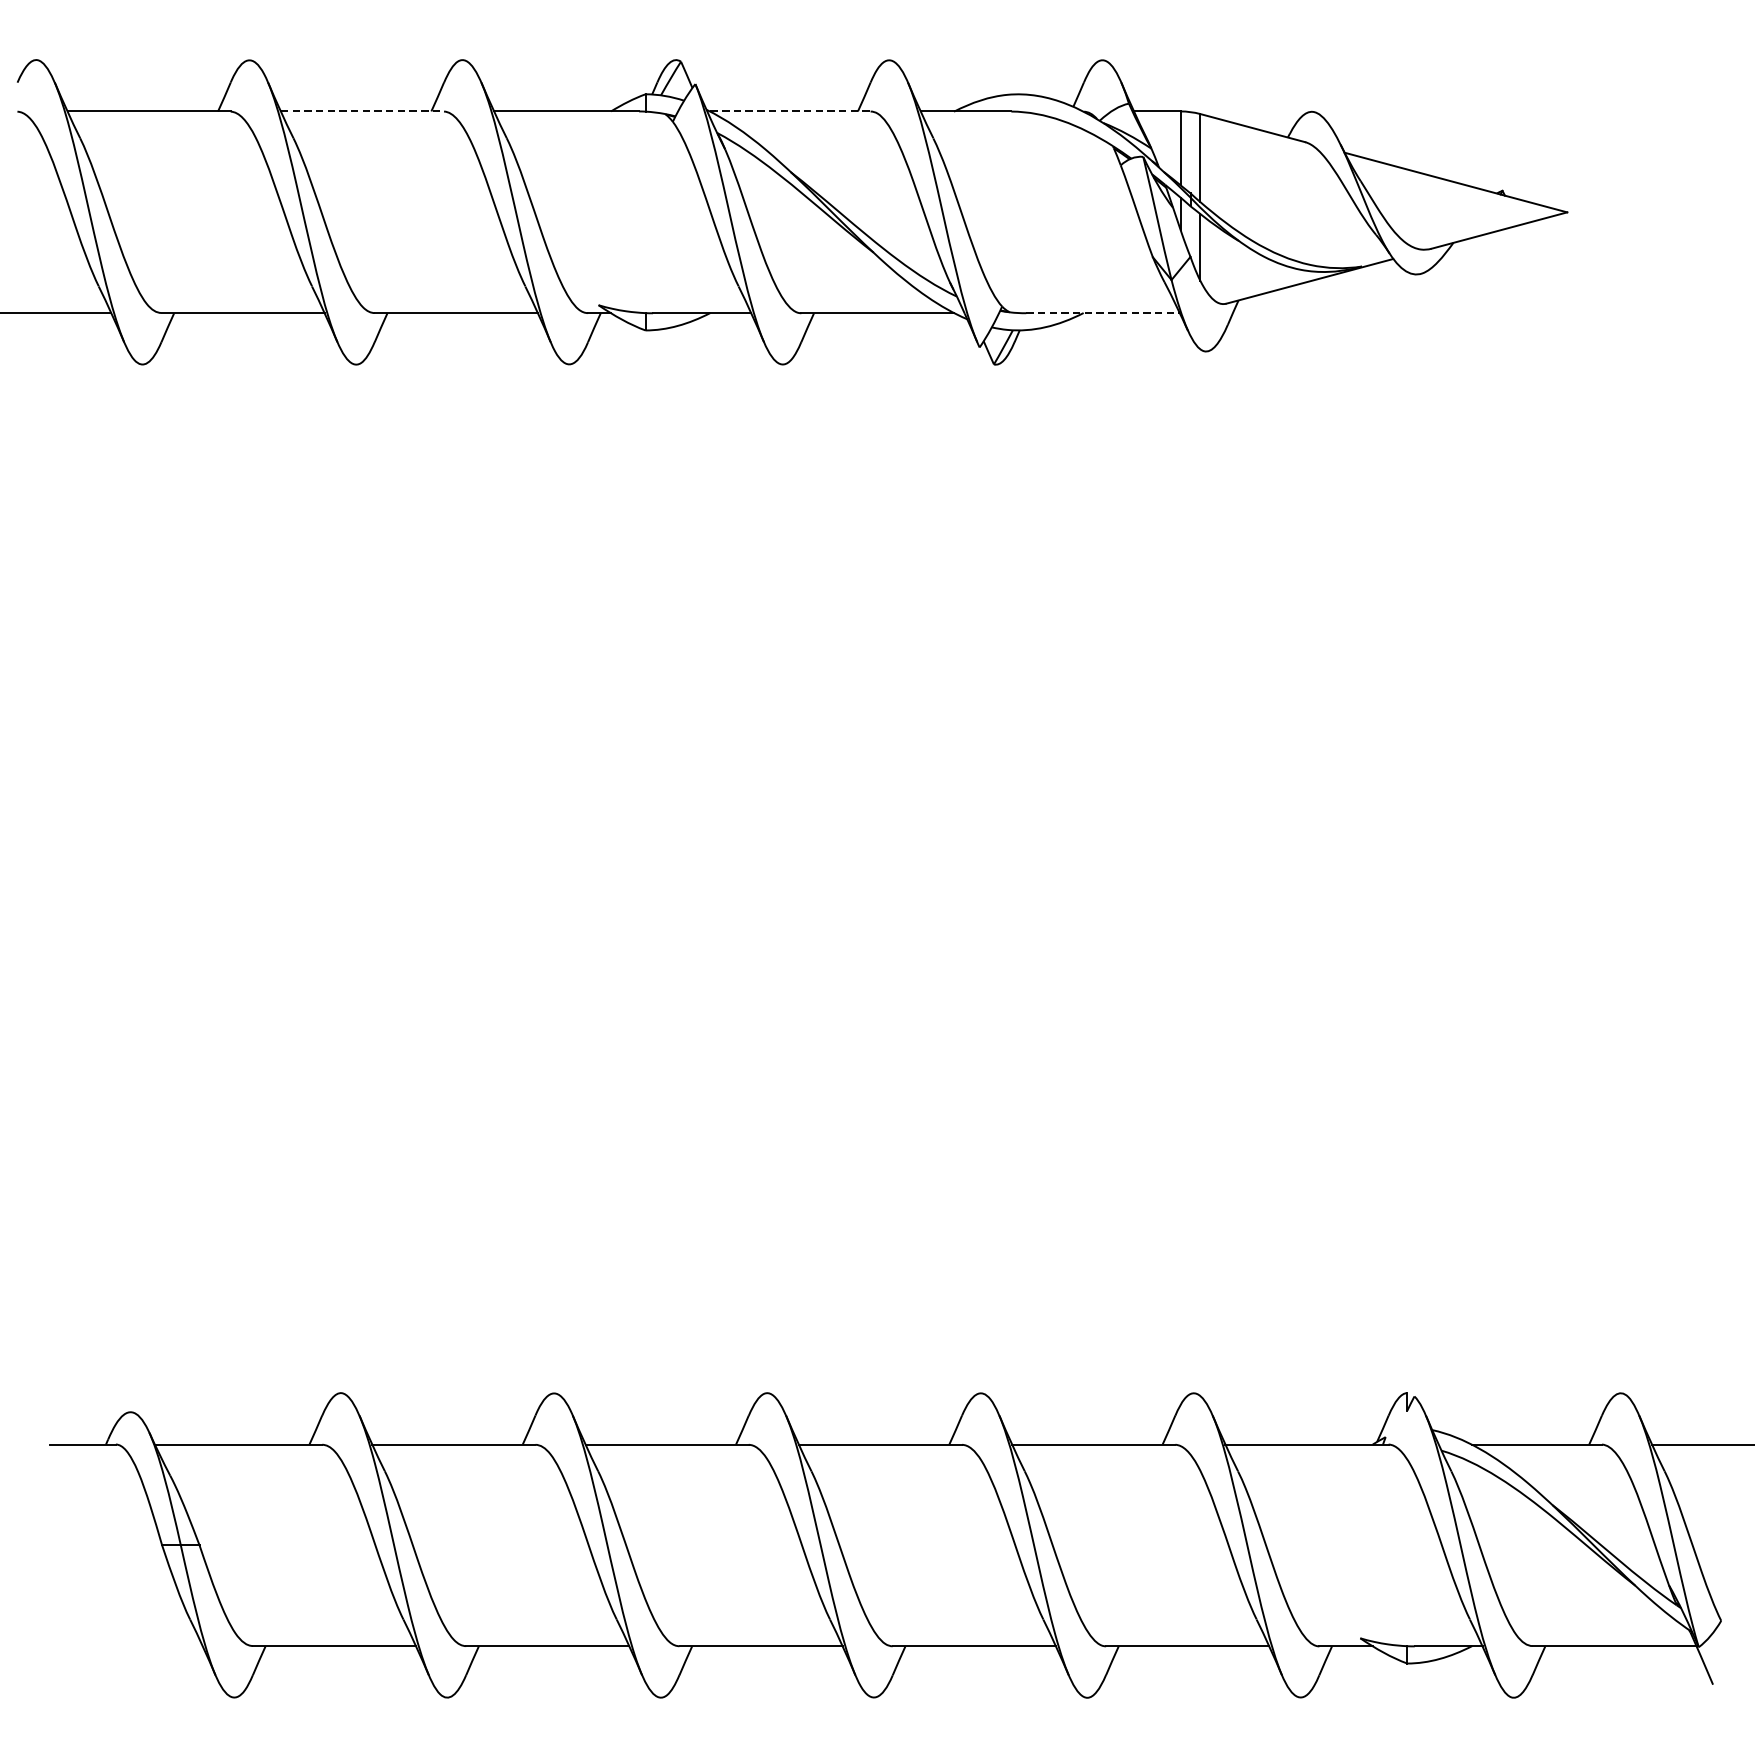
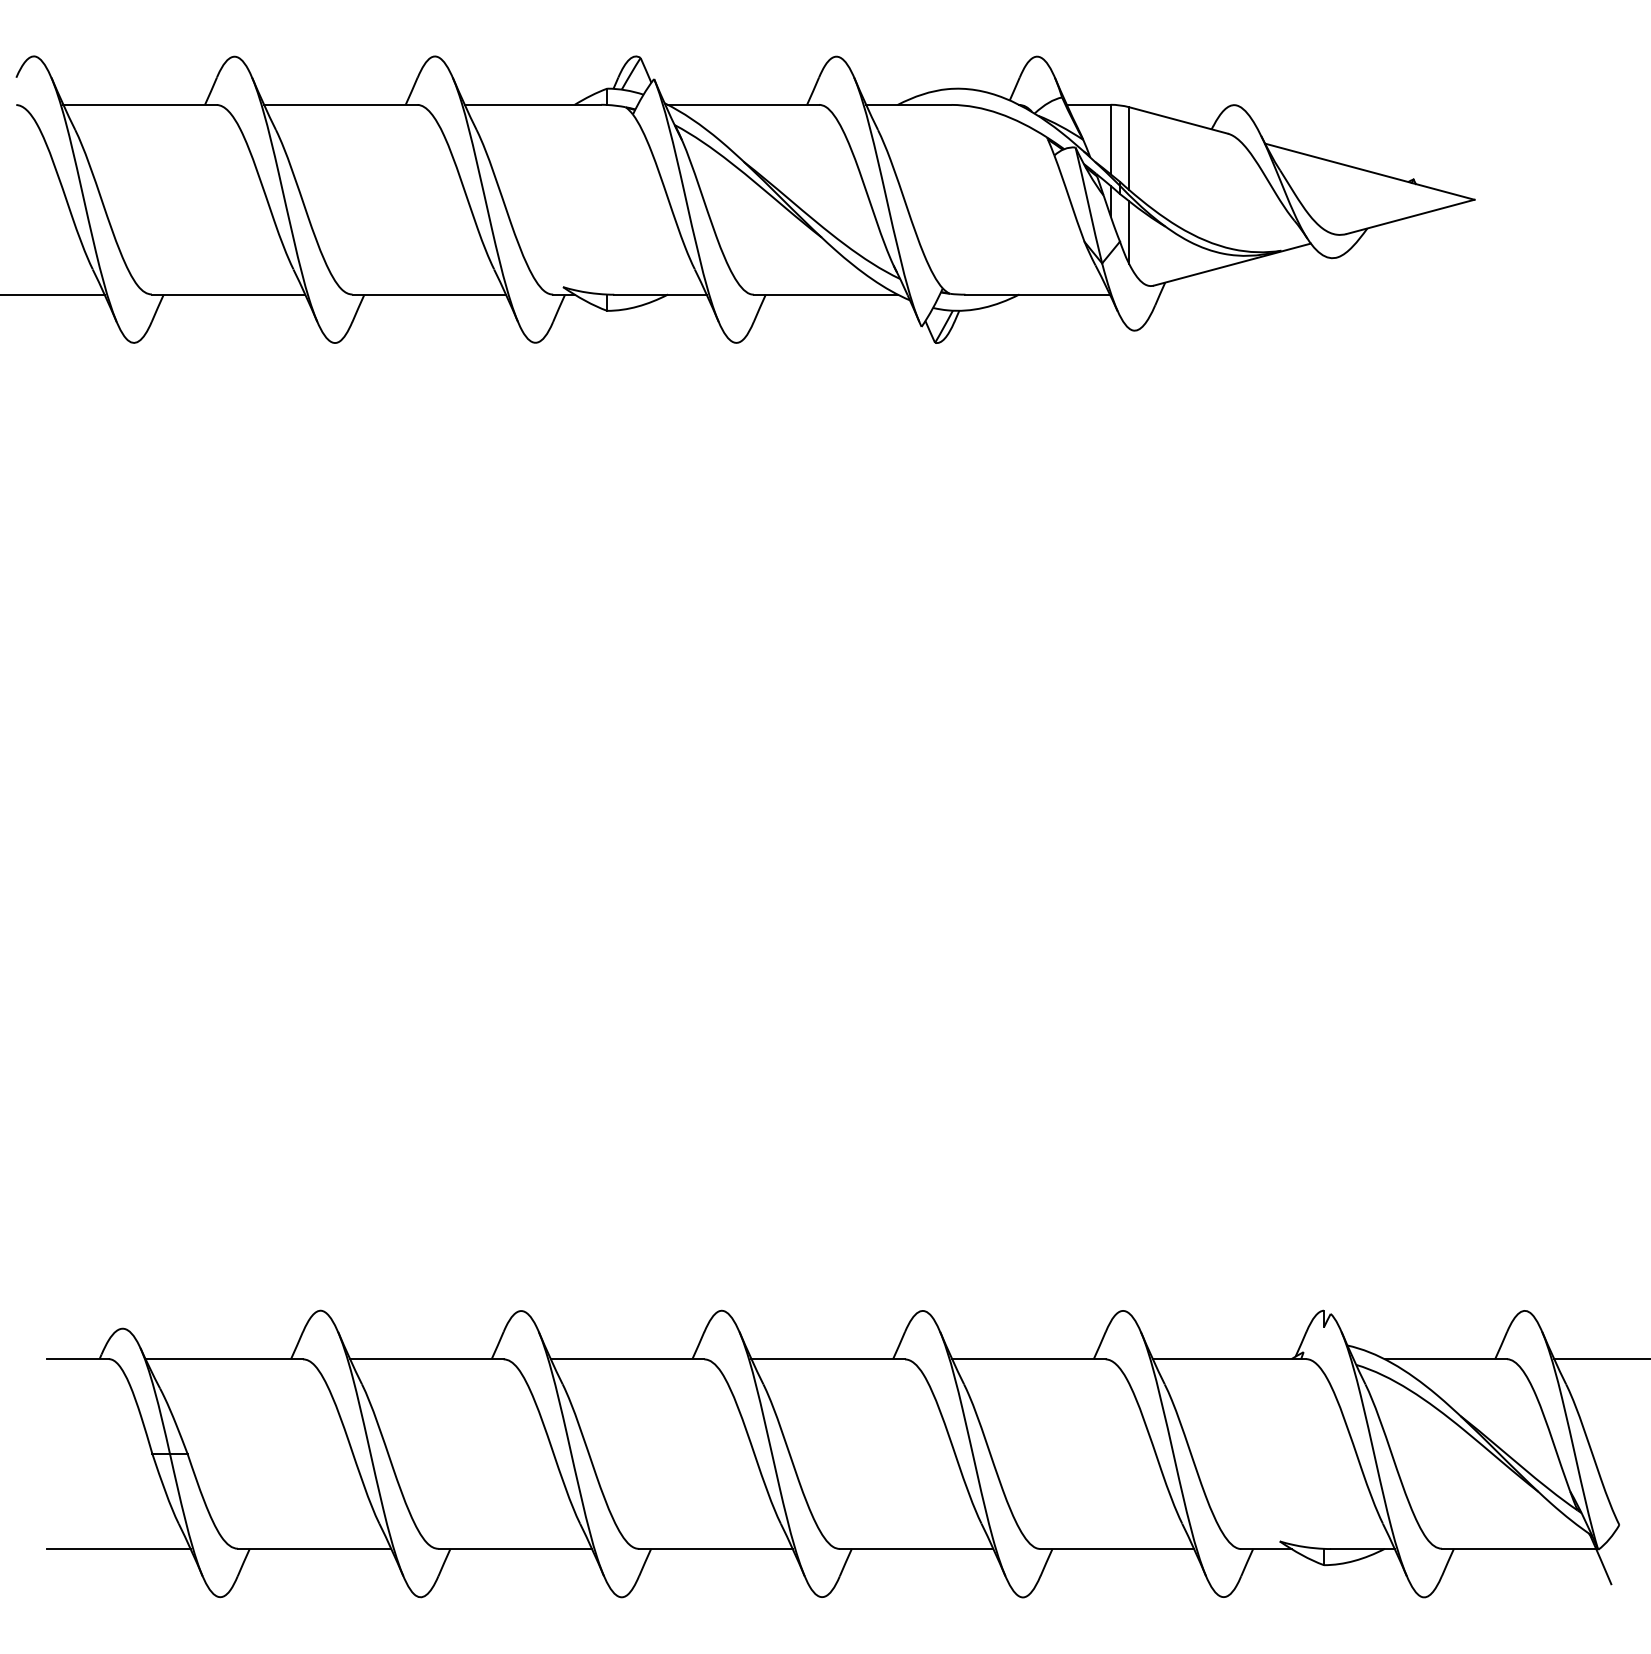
line: (362, 111) -> (340, 104), dashed -> solid
line: (791, 111) -> (744, 104), dashed -> solid
line: (1103, 313) -> (1038, 294), dashed -> solid
line: (126, 1646) -> (118, 1549), added

